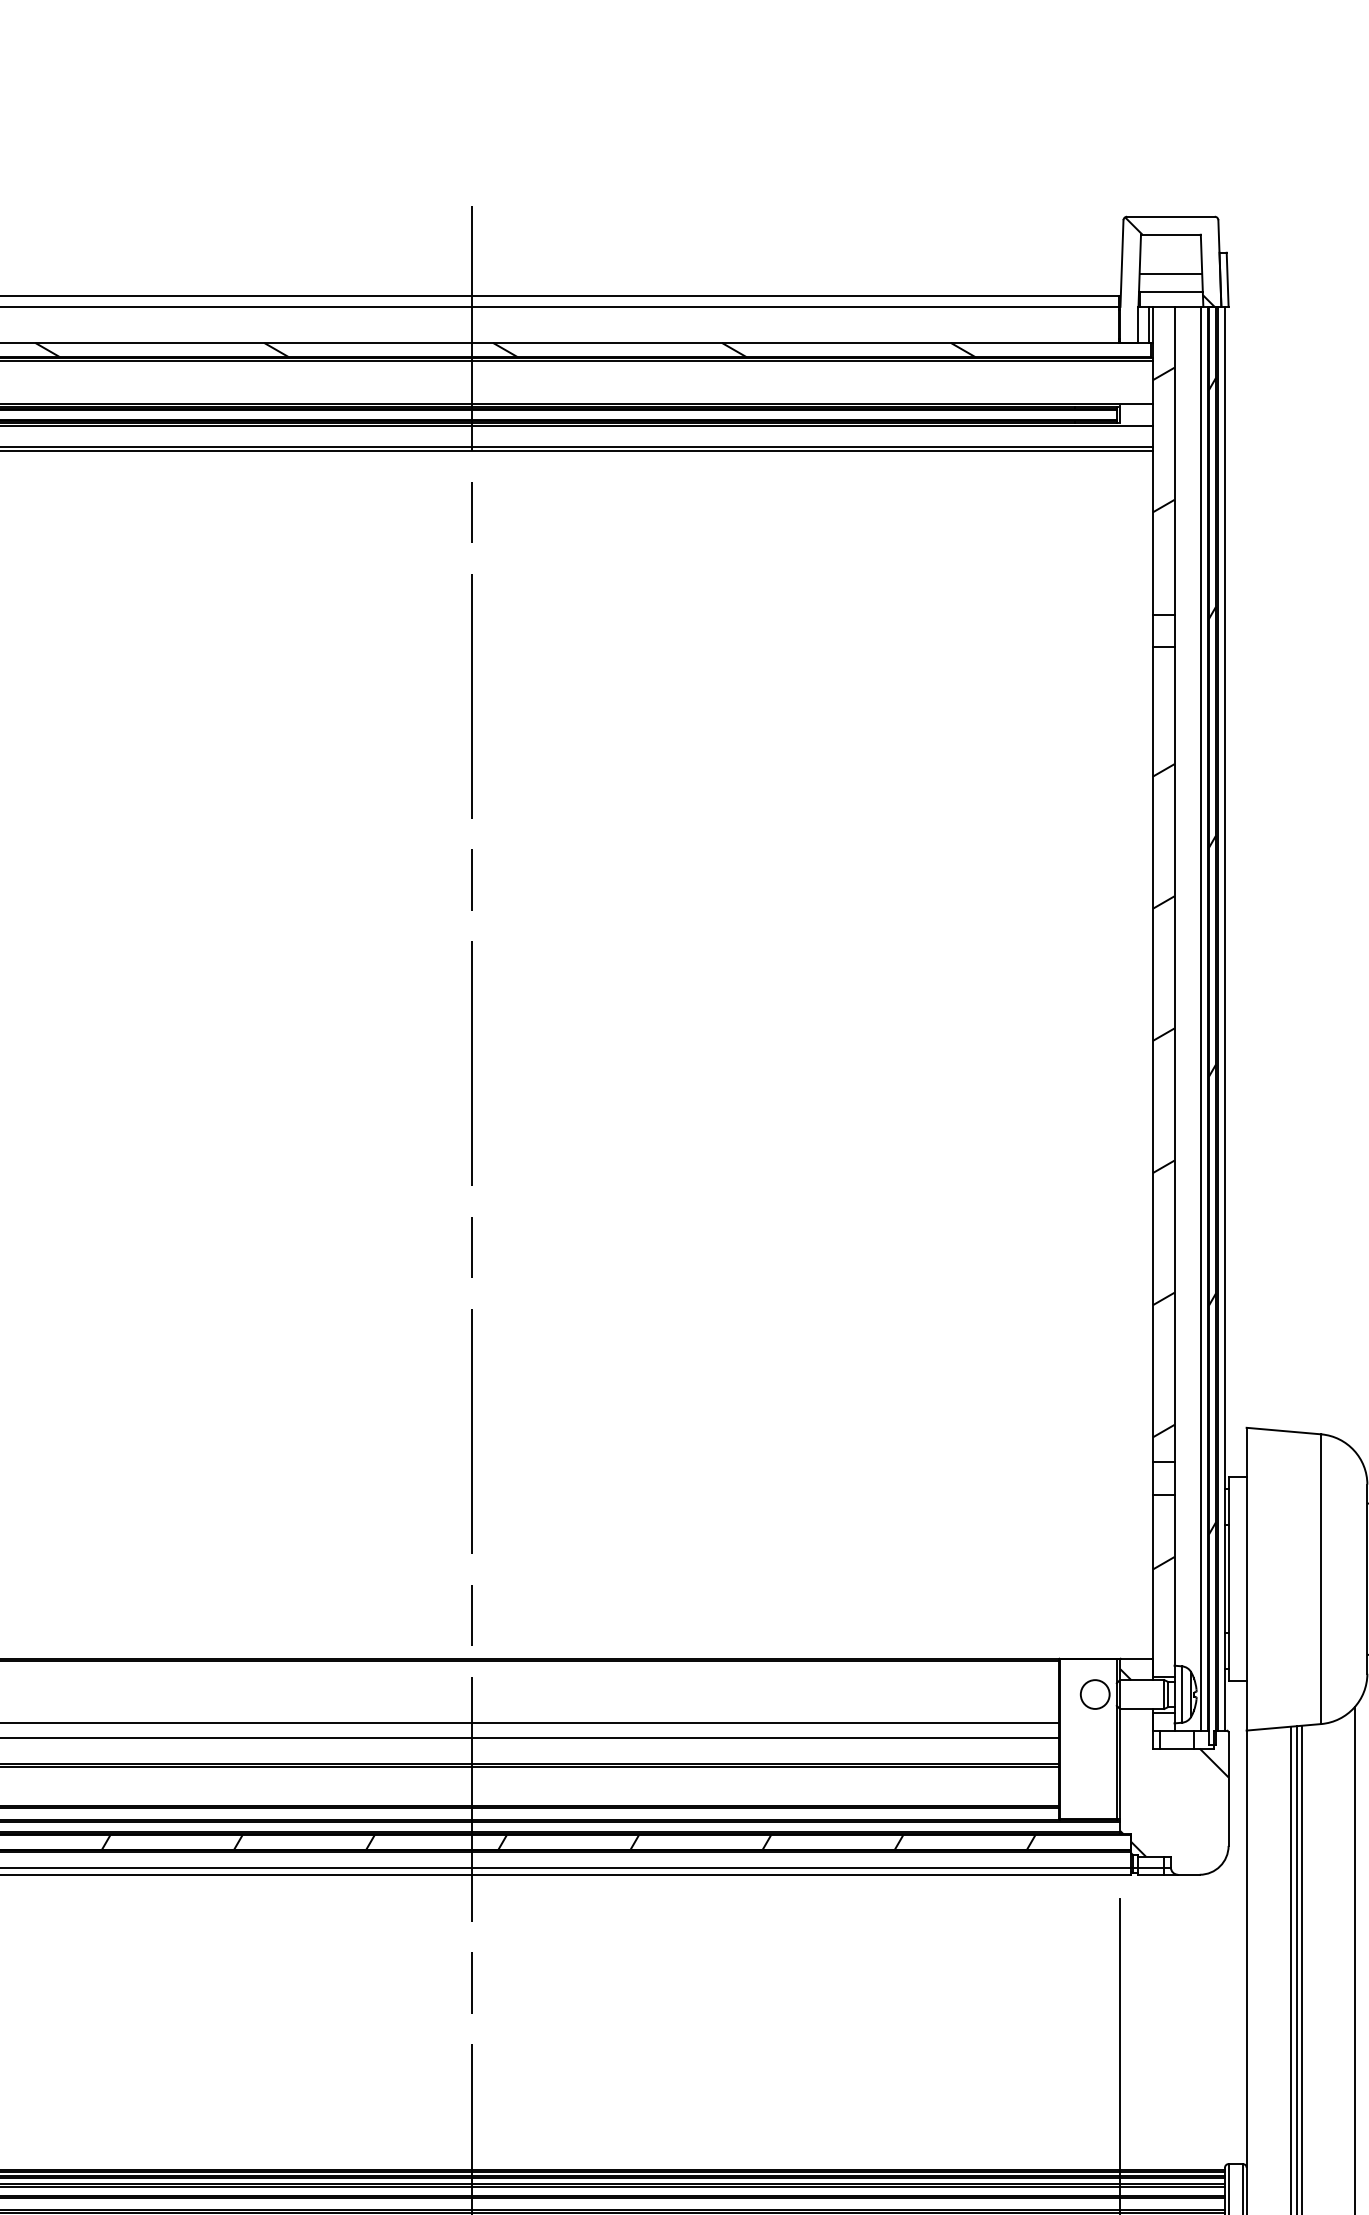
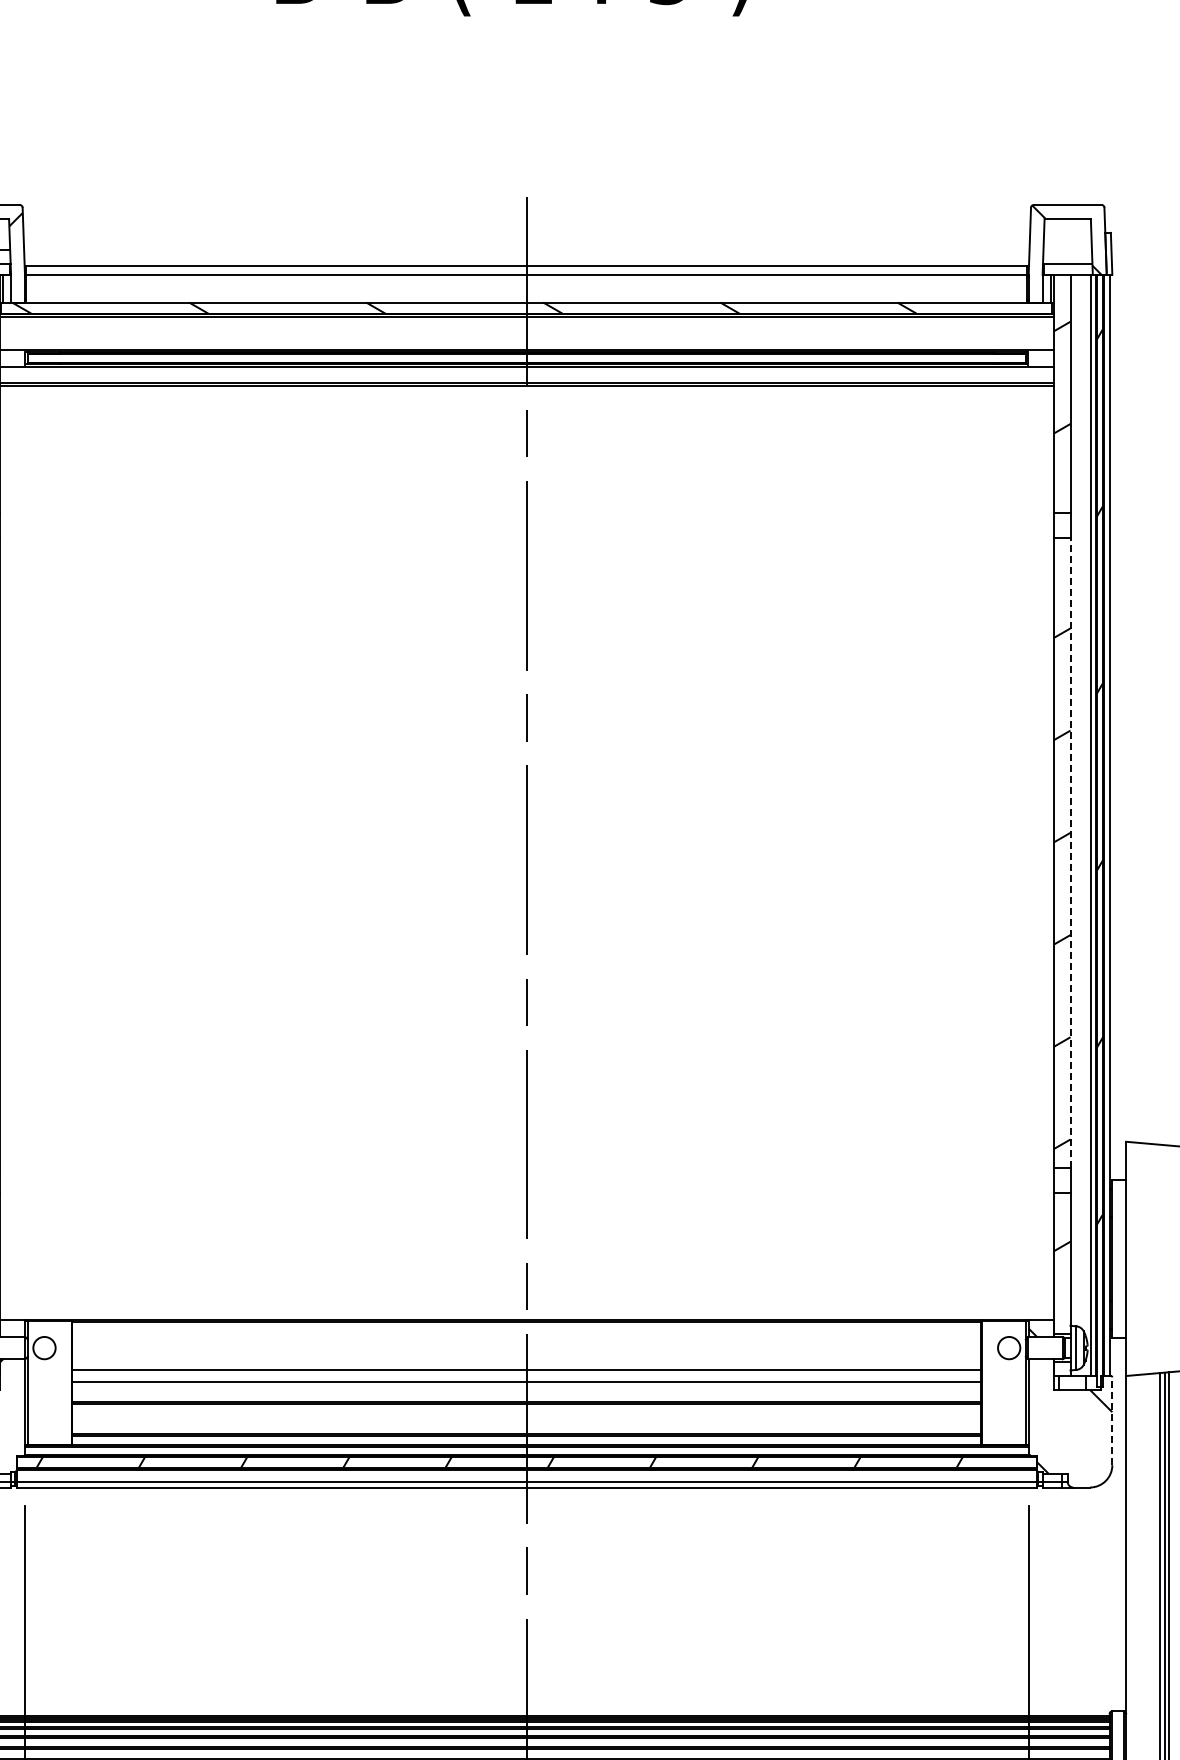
line: (1170, 274) -> (1067, 249), removed
line: (1174, 1053) -> (1070, 852), solid -> dashed
line: (1228, 1789) -> (1112, 1421), solid -> dashed

